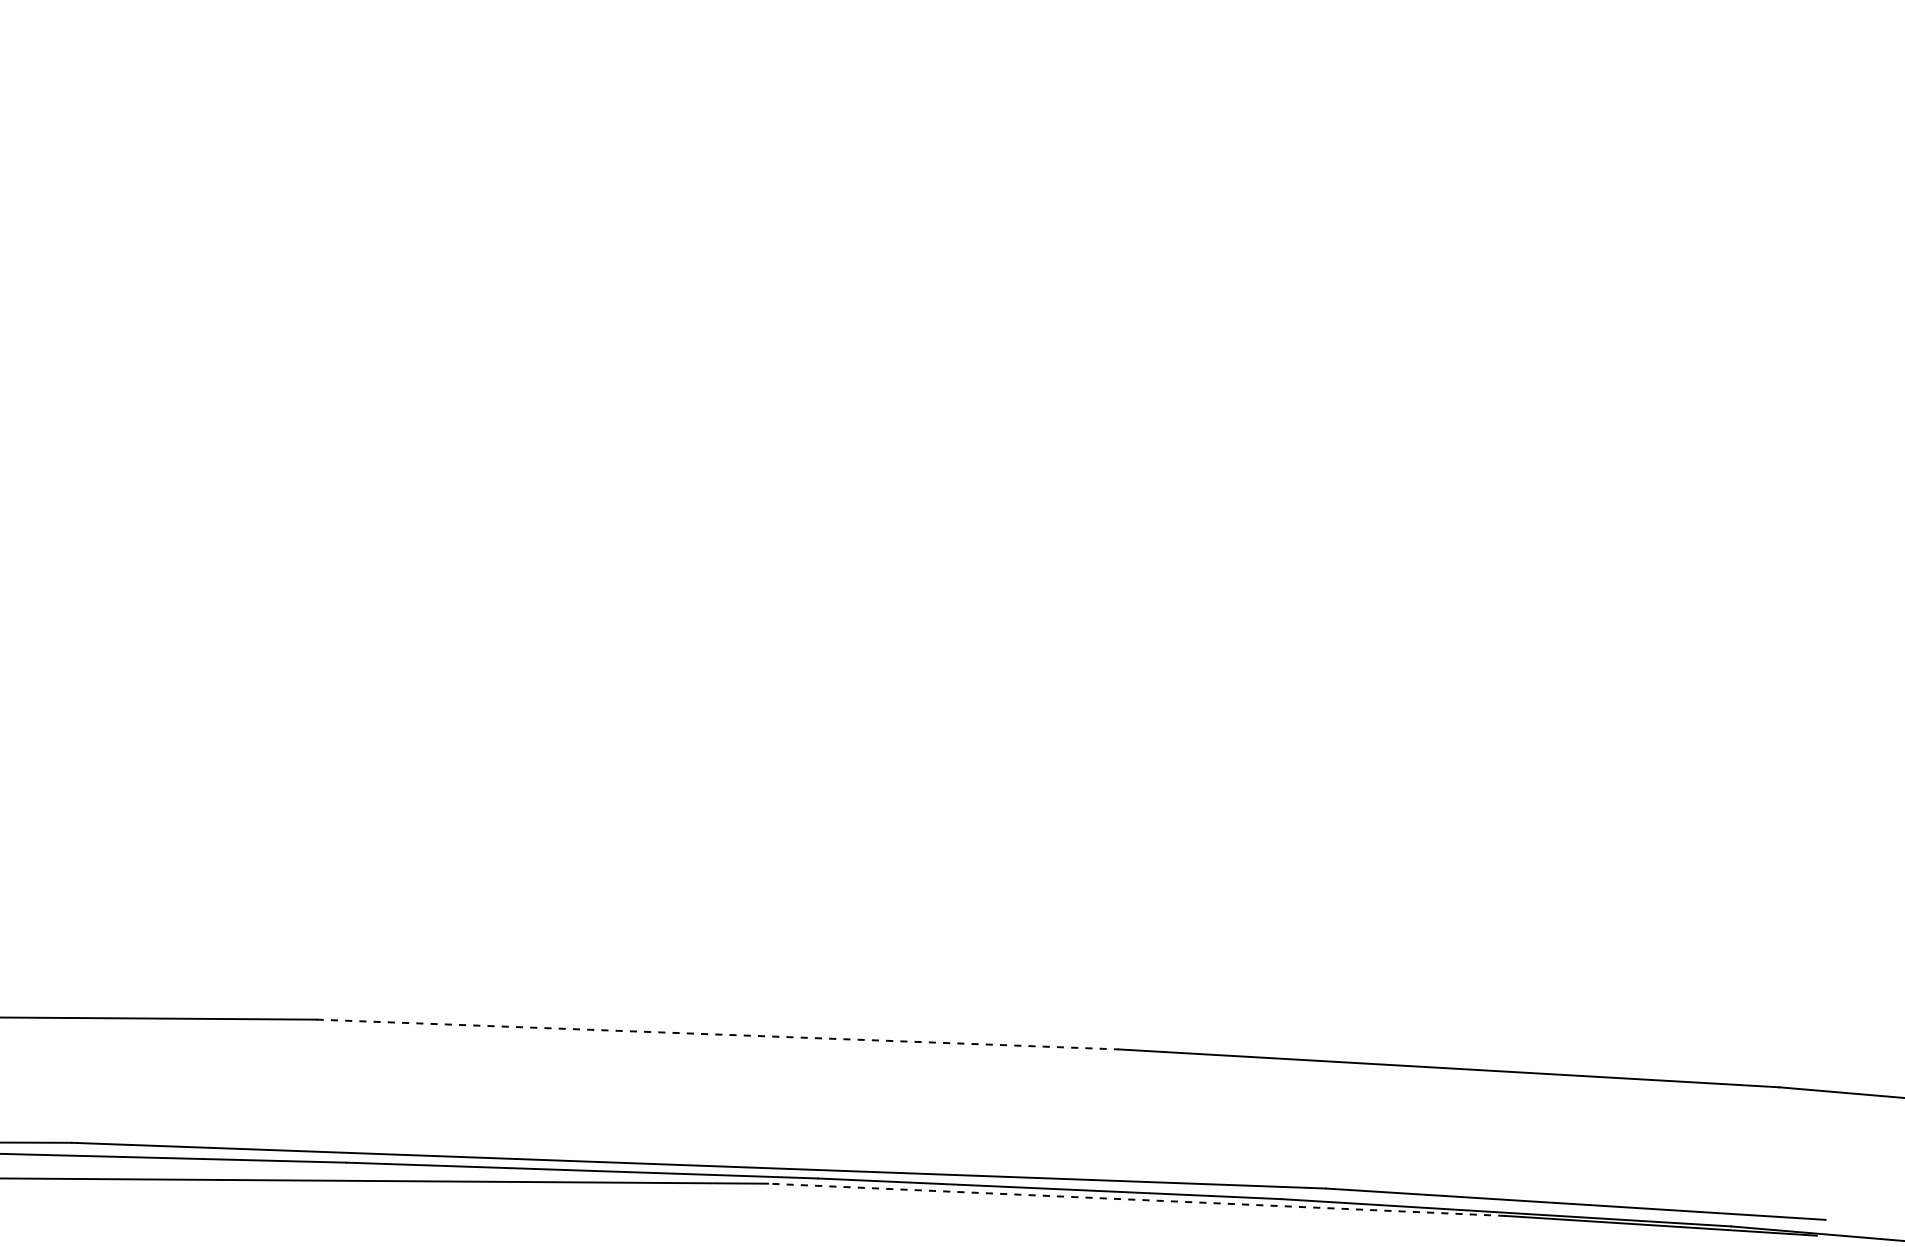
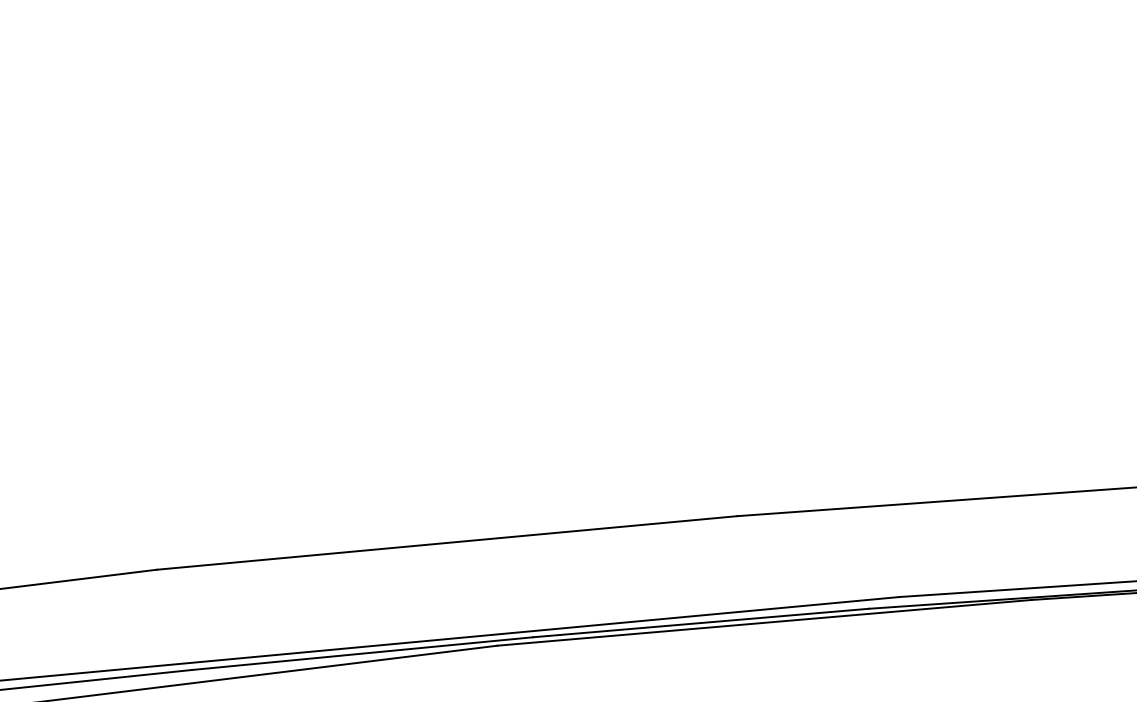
line: (718, 1034) -> (447, 542), dashed -> solid
line: (1136, 1199) -> (764, 622), dashed -> solid

